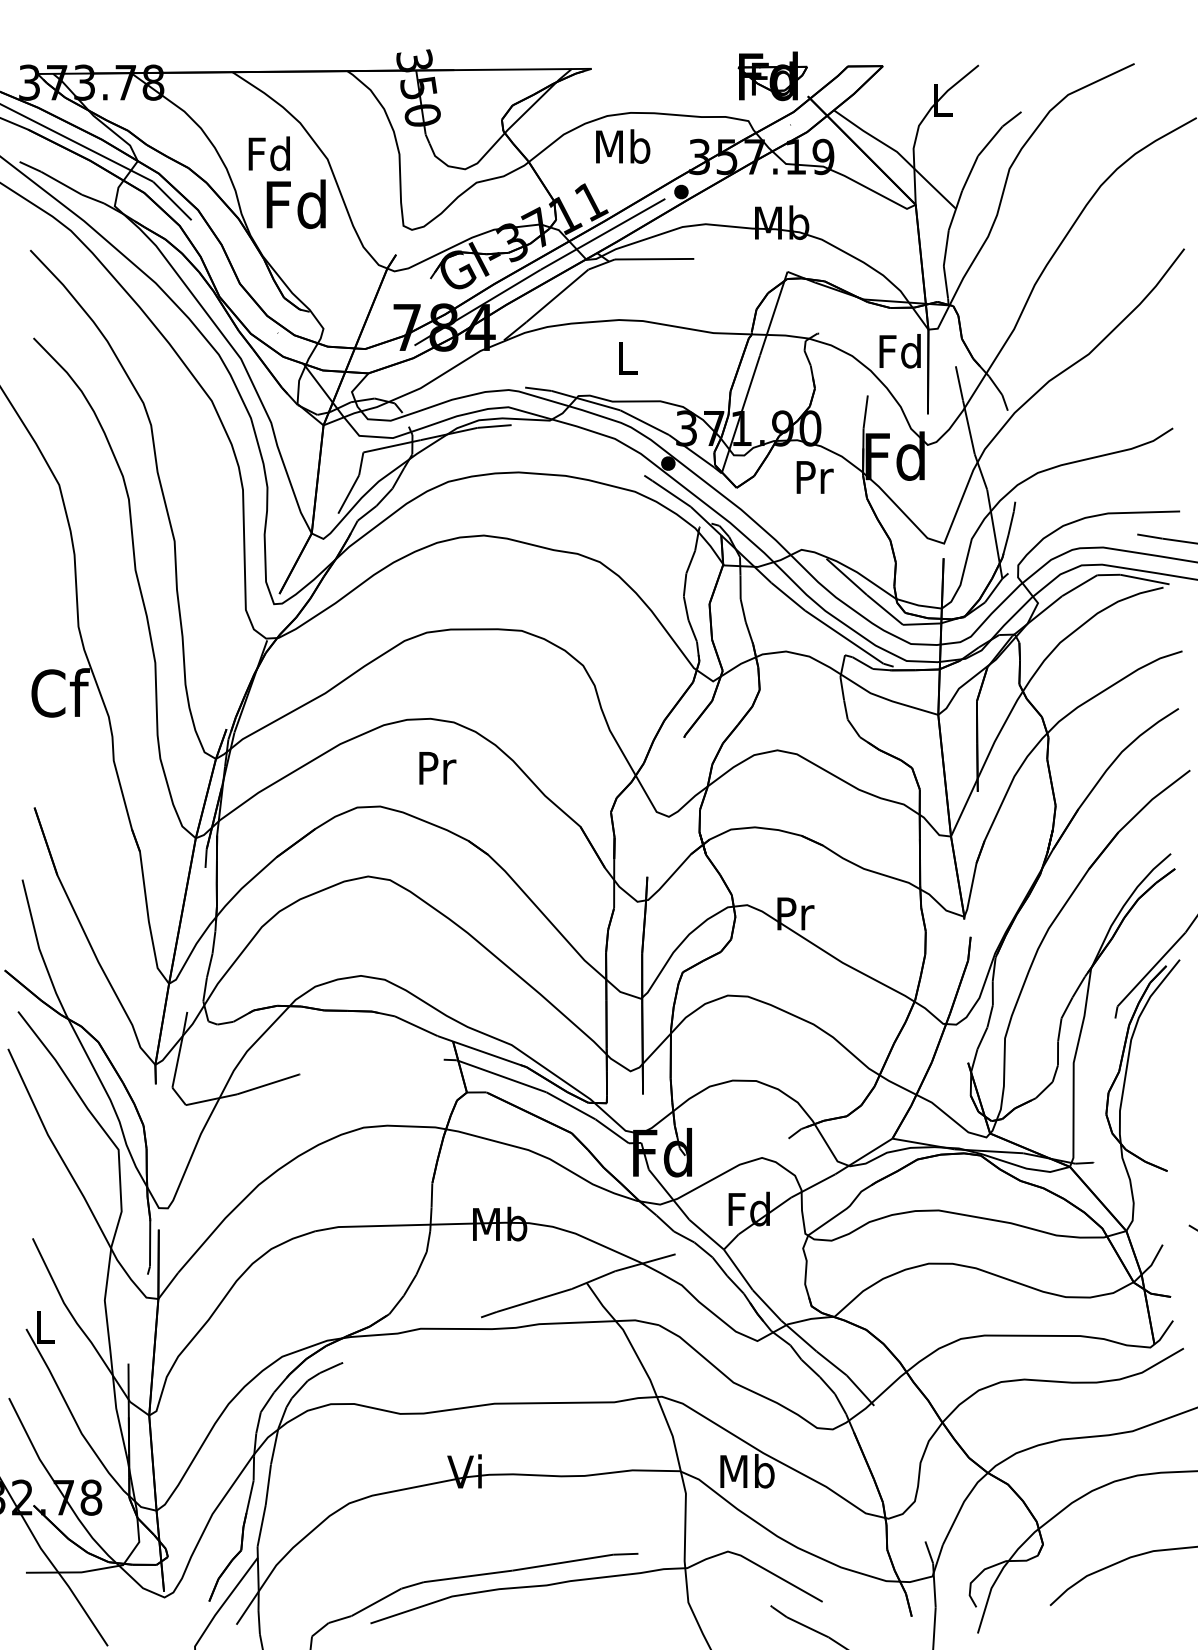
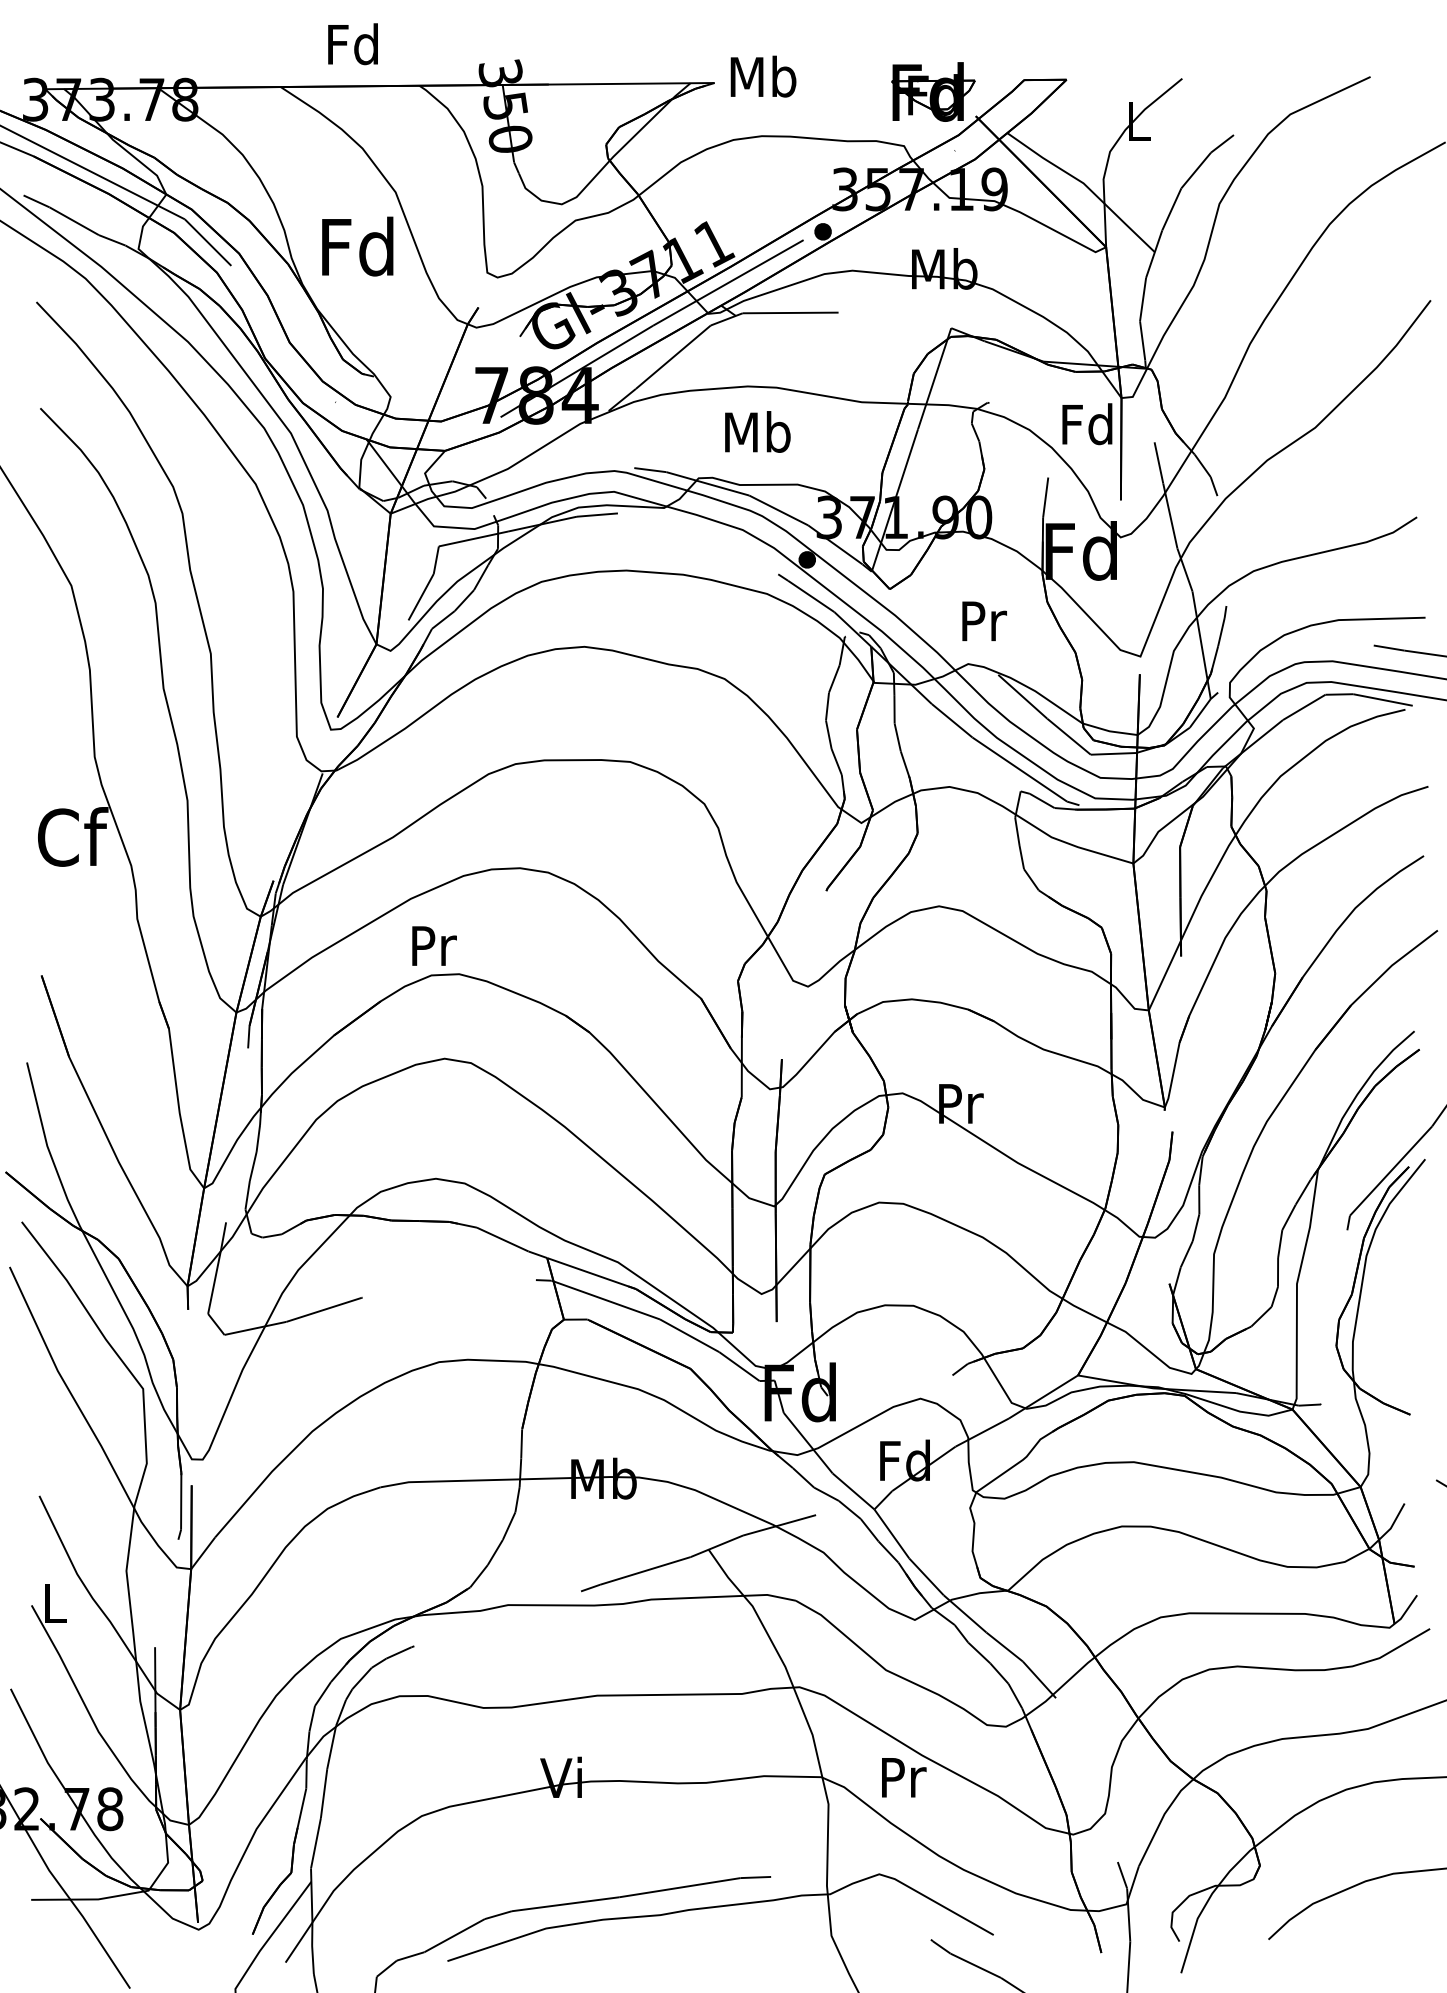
text: (623, 146) -> (763, 76), moved
text: (268, 153) -> (352, 43), moved
text: (627, 357) -> (757, 431), L -> Mb
text: (814, 477) -> (983, 621), moved
text: (437, 768) -> (434, 946), moved
text: (747, 1471) -> (902, 1777), Mb -> Pr

